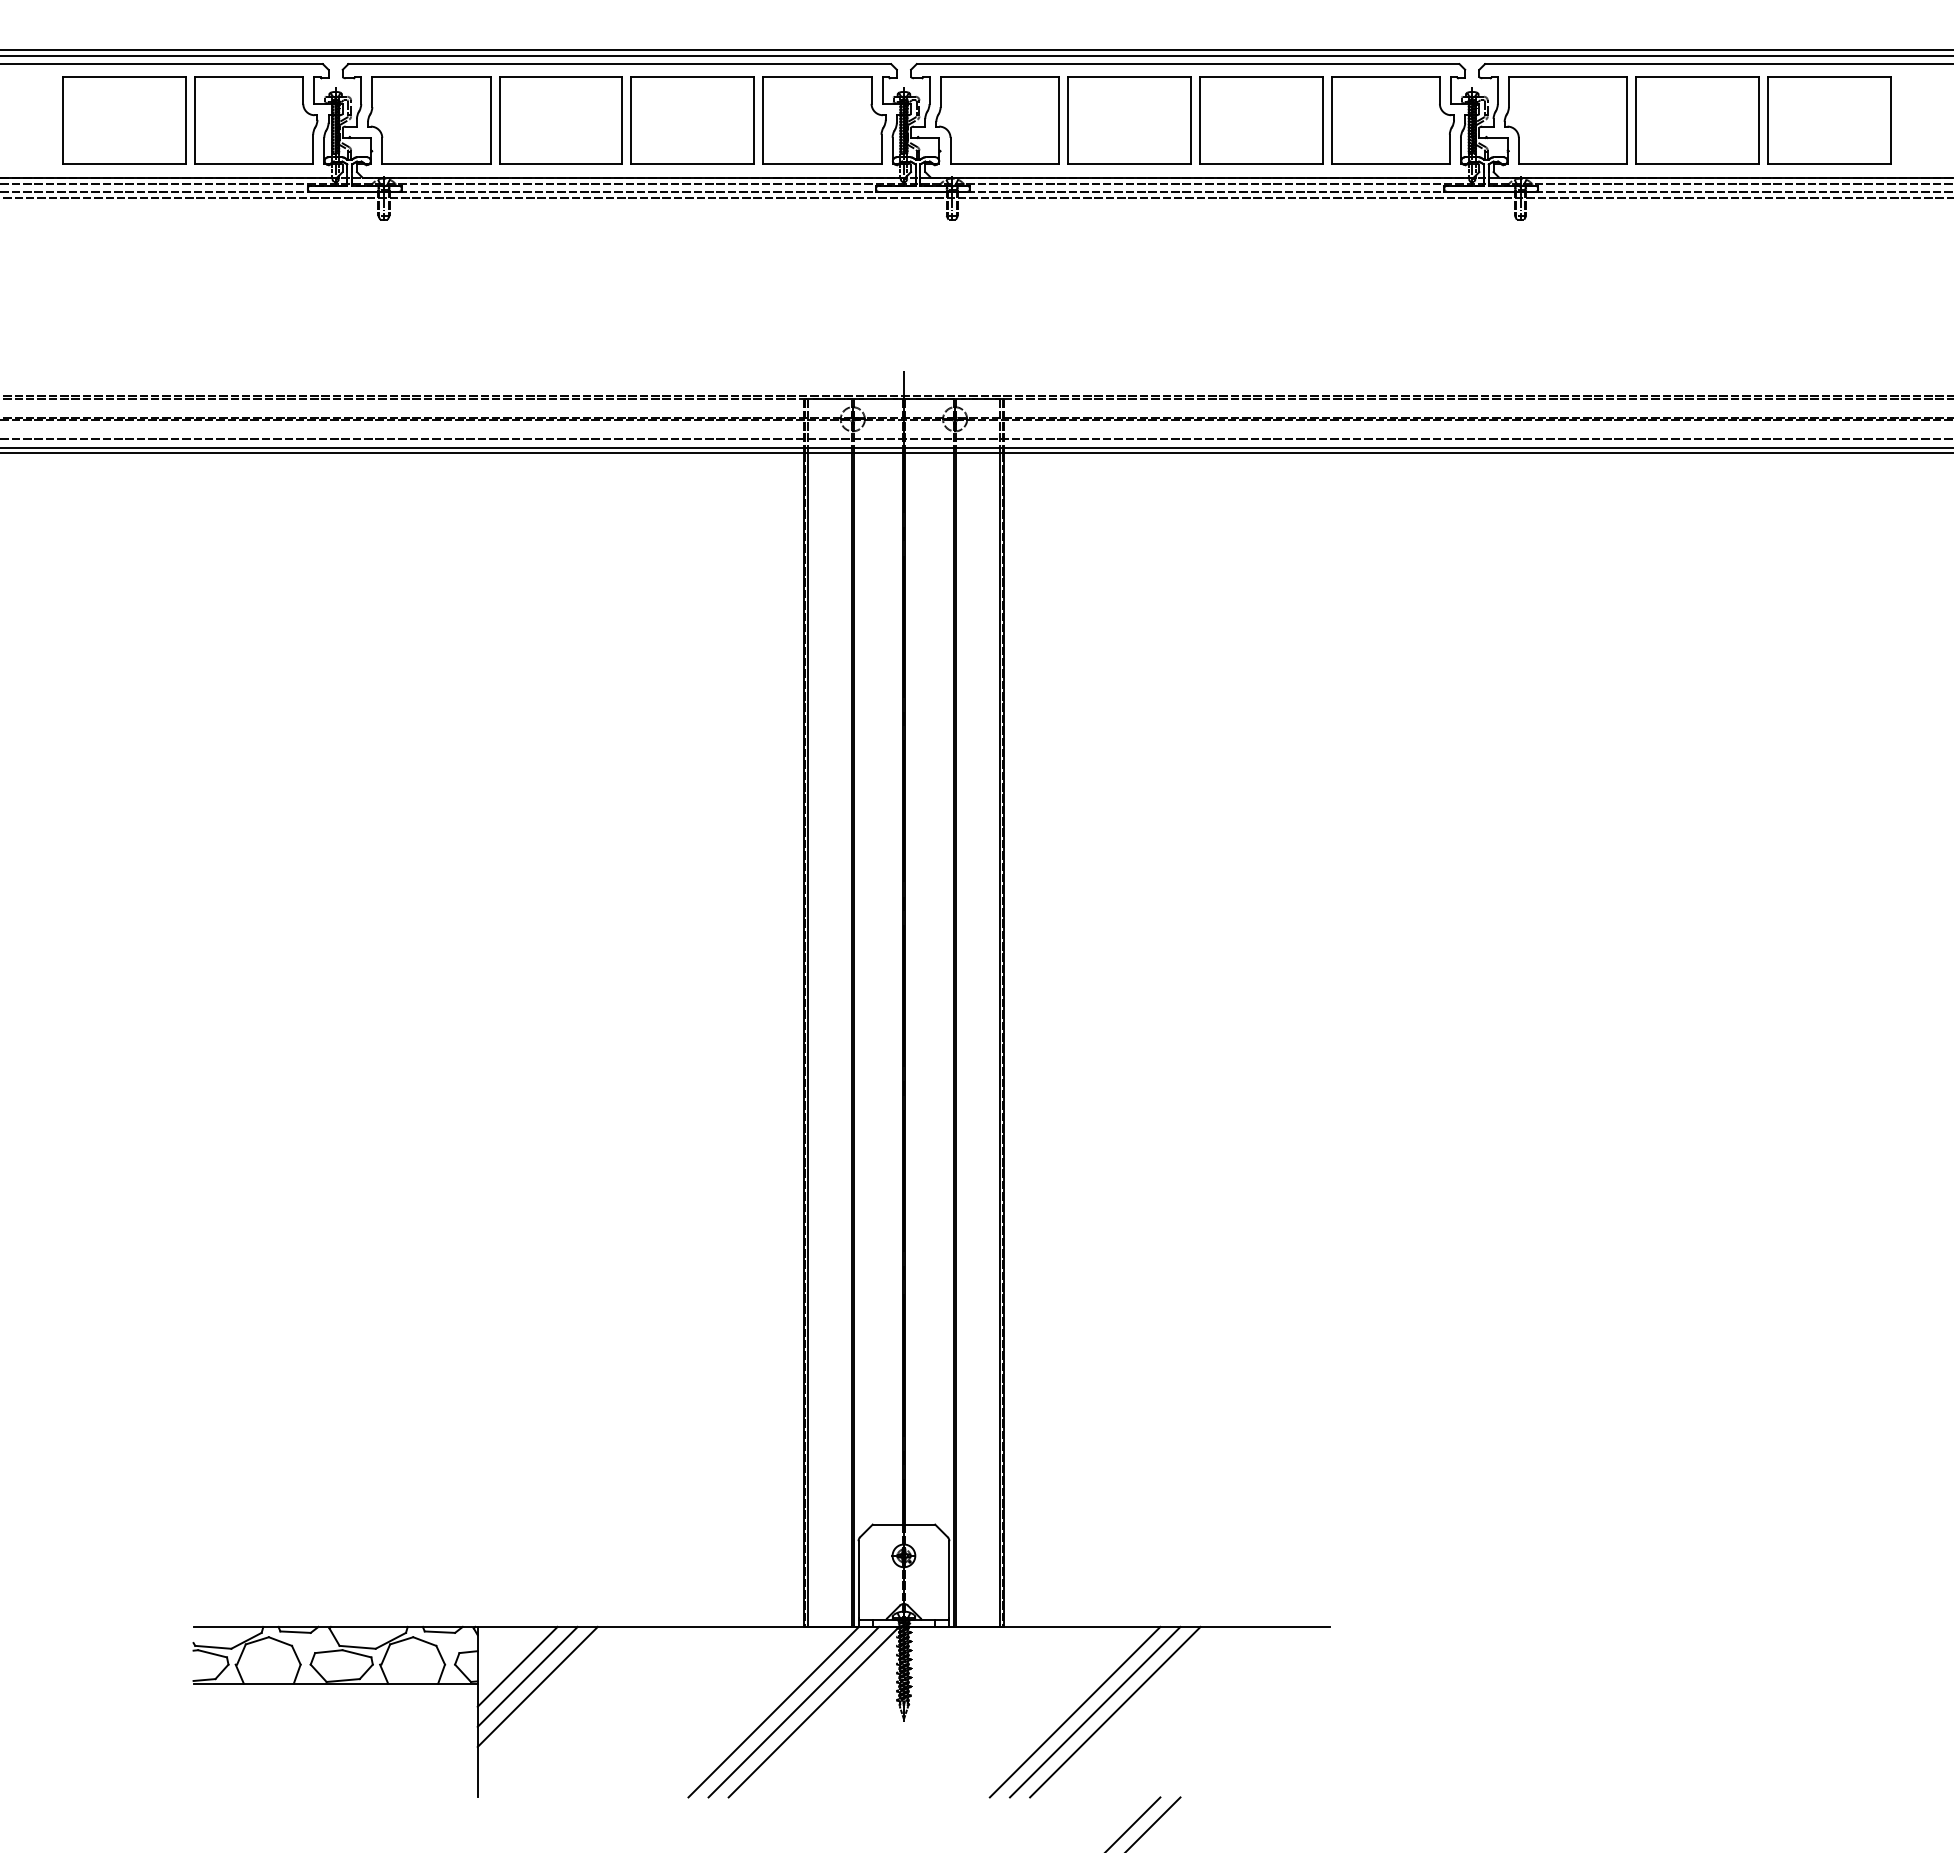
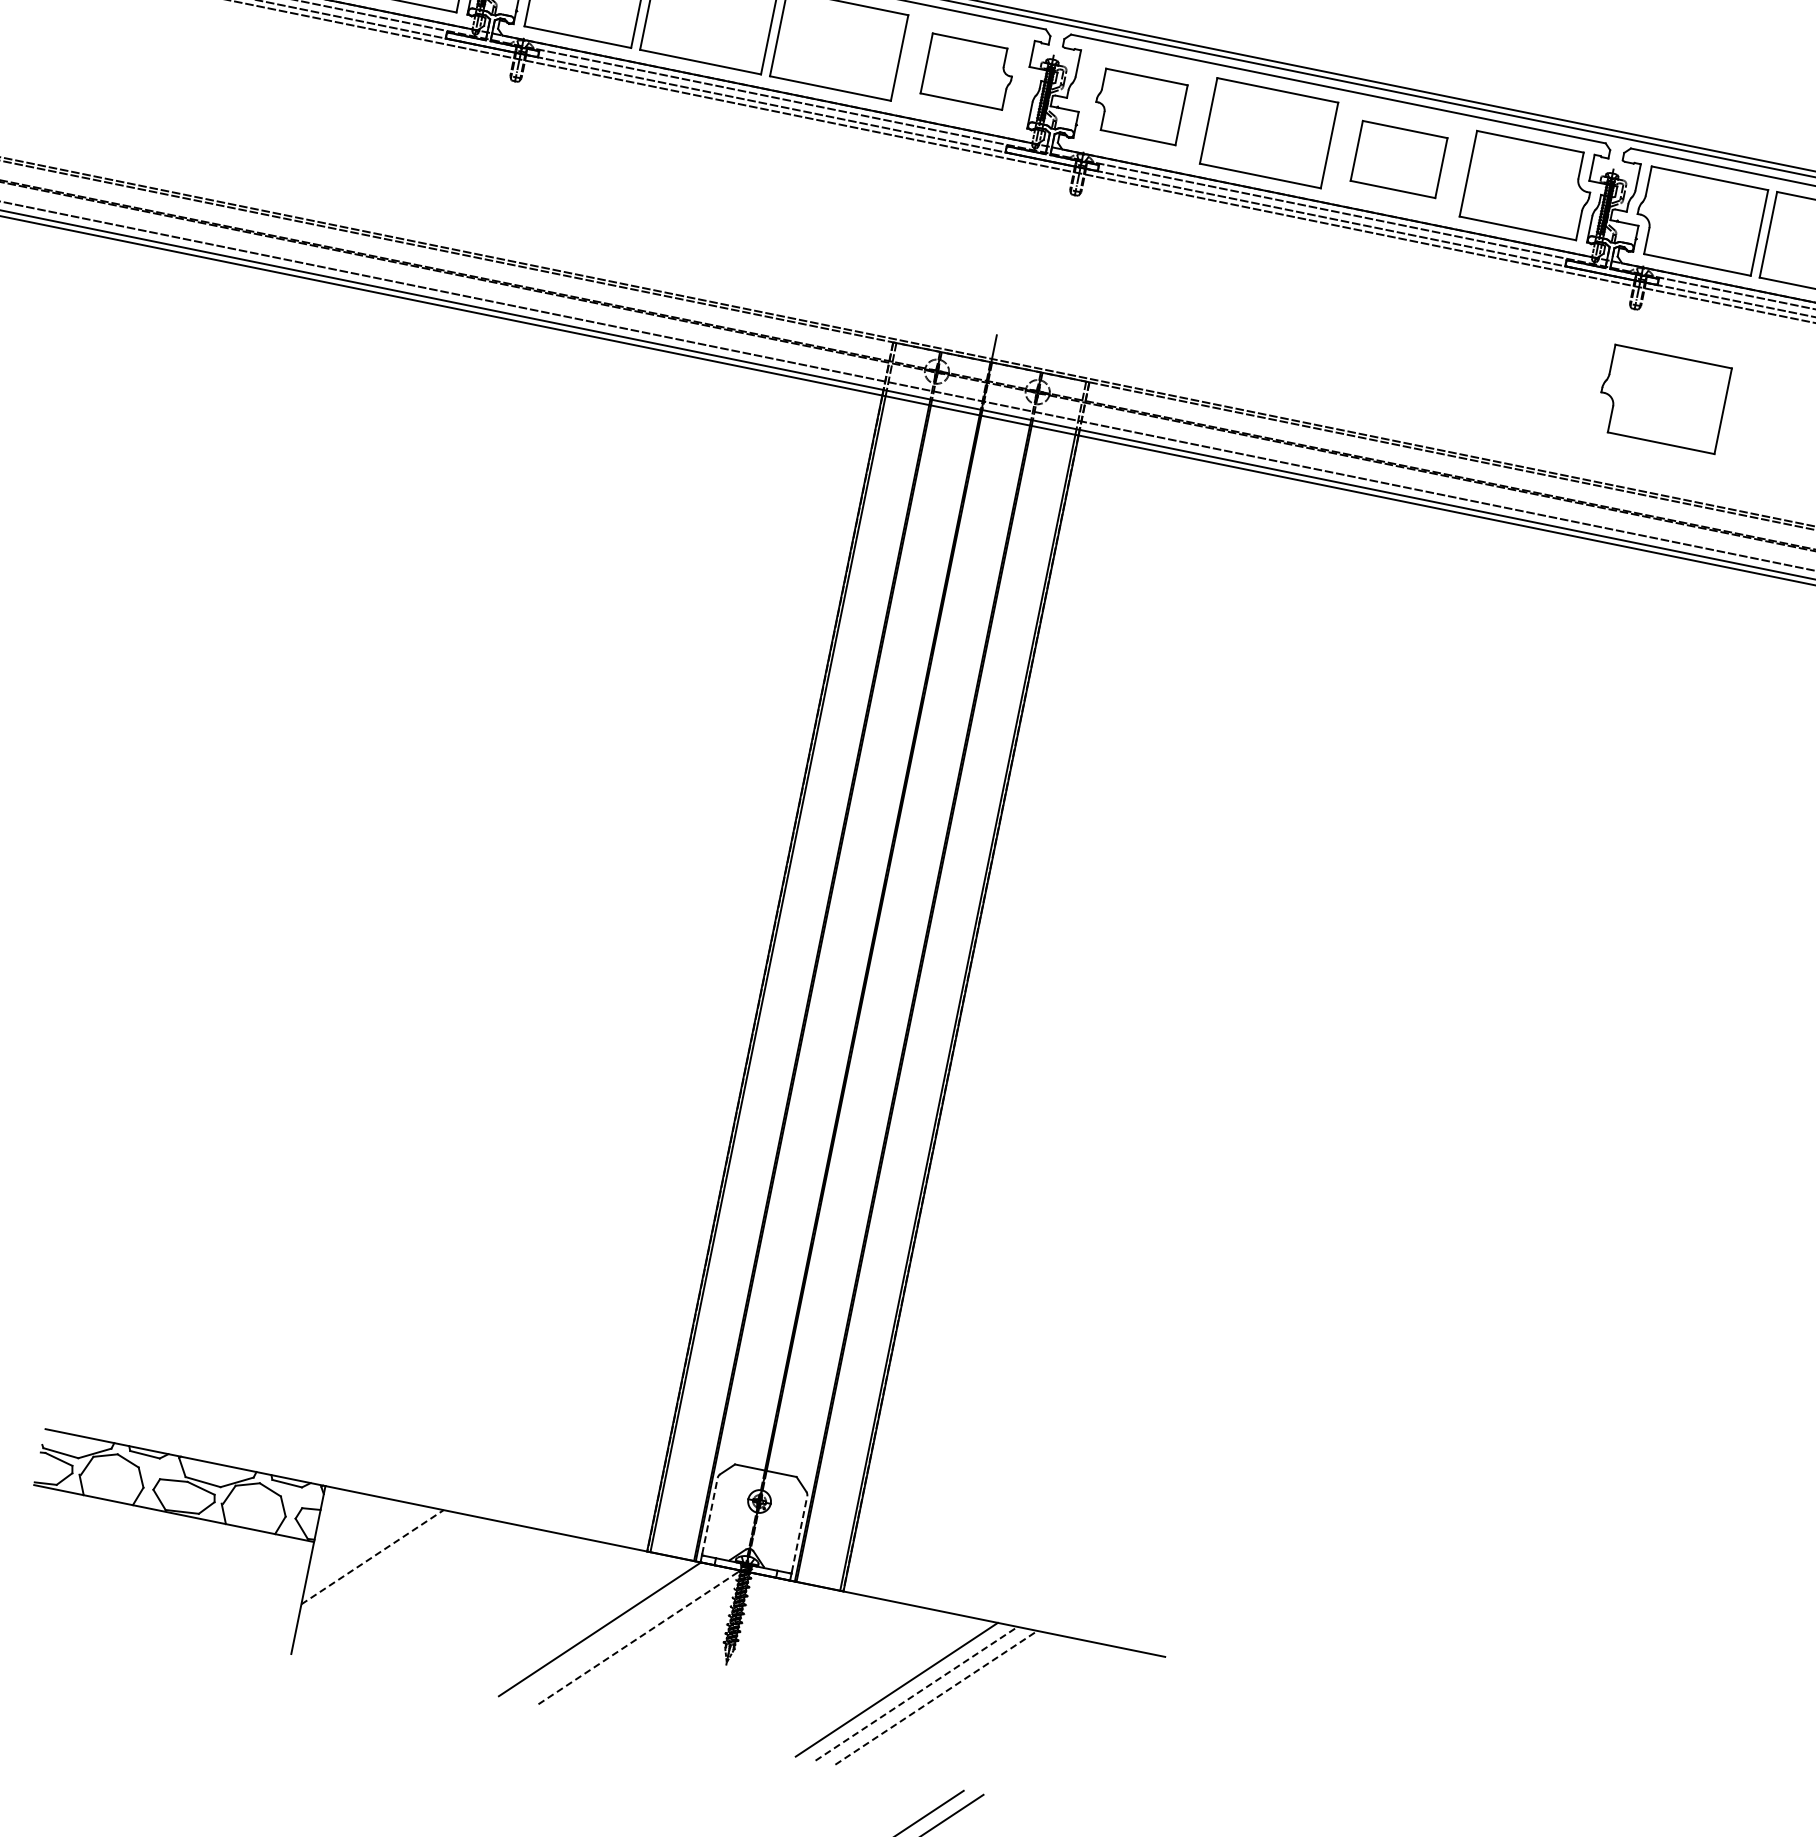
part: (824, 120) -> (968, 71), size x0.7
part: (997, 120) -> (1139, 106), size x0.7
part: (1261, 120) -> (1399, 159), size x0.7
part: (1565, 301) -> (1662, 398), added
line: (858, 1579) -> (710, 1515), solid -> dashed
line: (949, 1579) -> (799, 1533), solid -> dashed
line: (517, 1666) -> (356, 1533), removed
line: (527, 1676) -> (364, 1544), removed
line: (537, 1686) -> (372, 1556), solid -> dashed
line: (793, 1711) -> (619, 1632), removed
line: (813, 1712) -> (639, 1637), solid -> dashed
line: (1095, 1712) -> (916, 1694), solid -> dashed
line: (1115, 1712) -> (936, 1698), solid -> dashed

